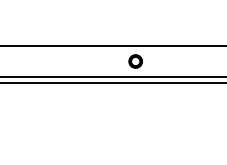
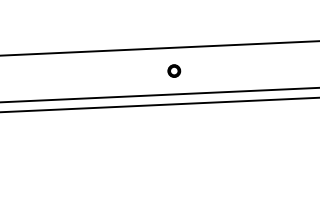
part: (135, 61) -> (174, 71), size x0.6

